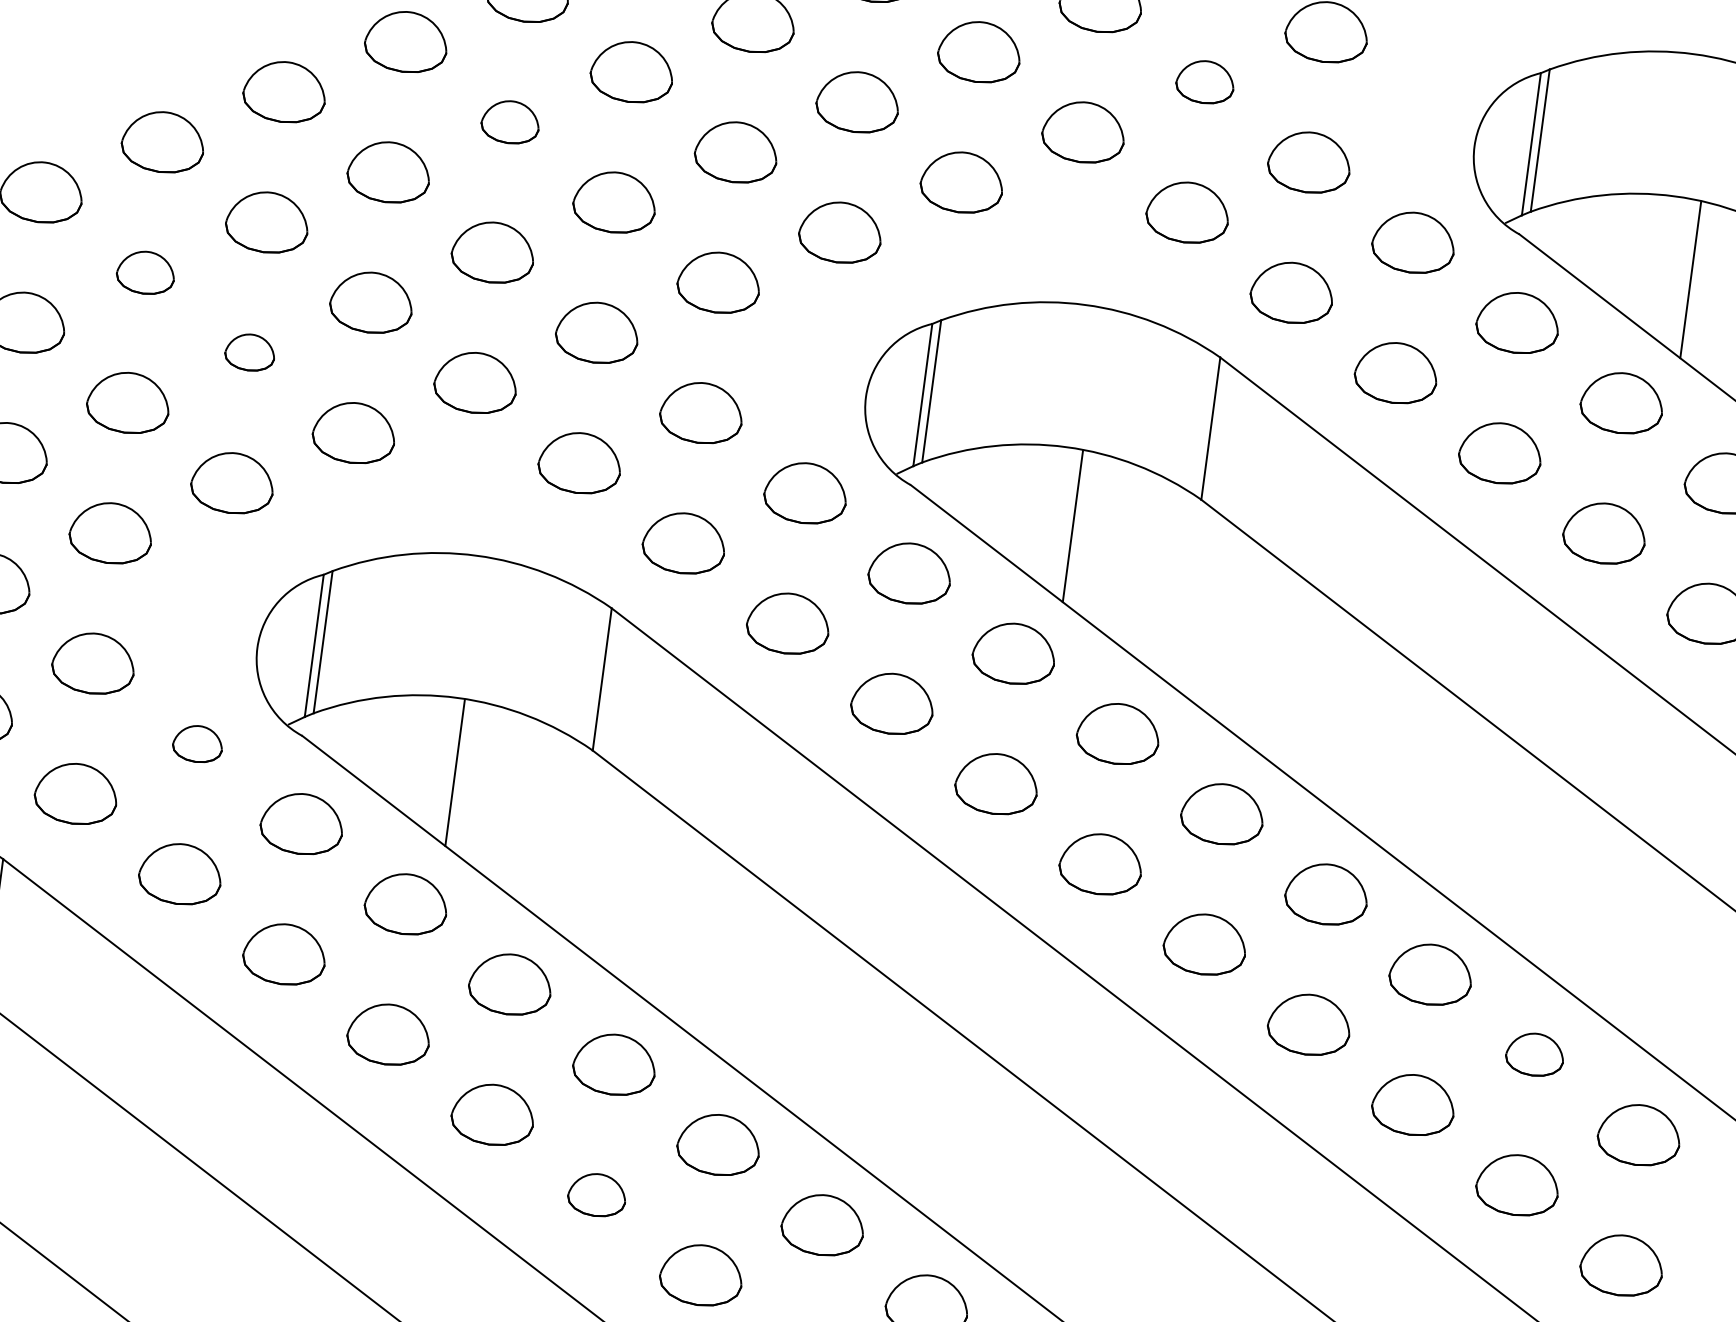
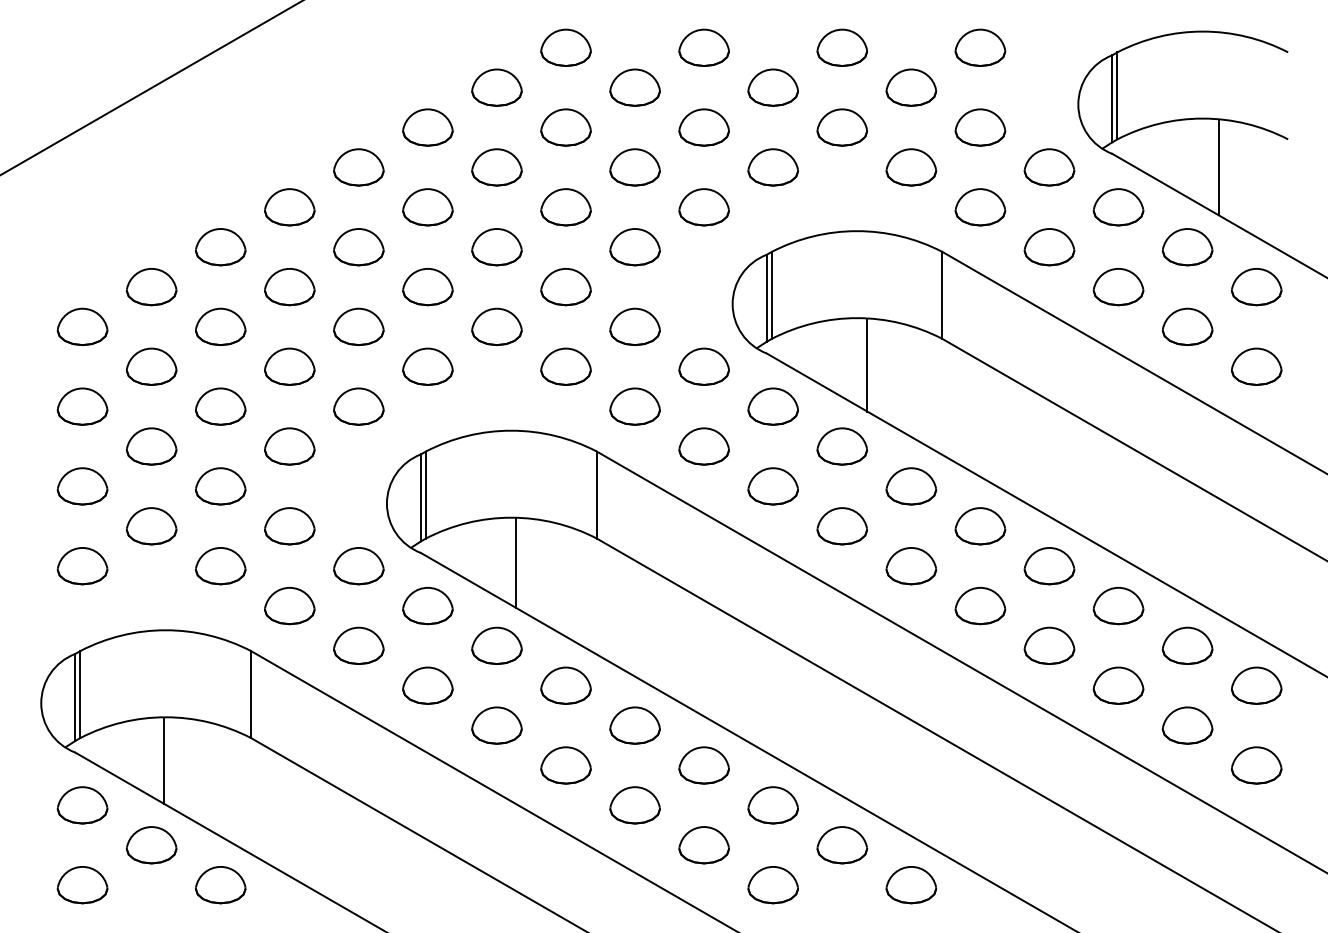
part: (1205, 82) -> (911, 87), size x1.43
part: (509, 122) -> (496, 167), size x1.43
part: (145, 273) -> (289, 287), size x1.43
part: (249, 352) -> (358, 326), size x1.67
part: (197, 744) -> (358, 566), size x1.67
part: (1534, 1054) -> (1187, 645), size x1.43
part: (596, 1195) -> (634, 805), size x1.43

